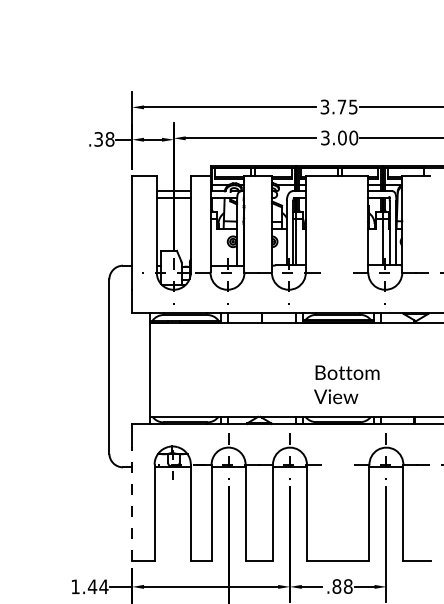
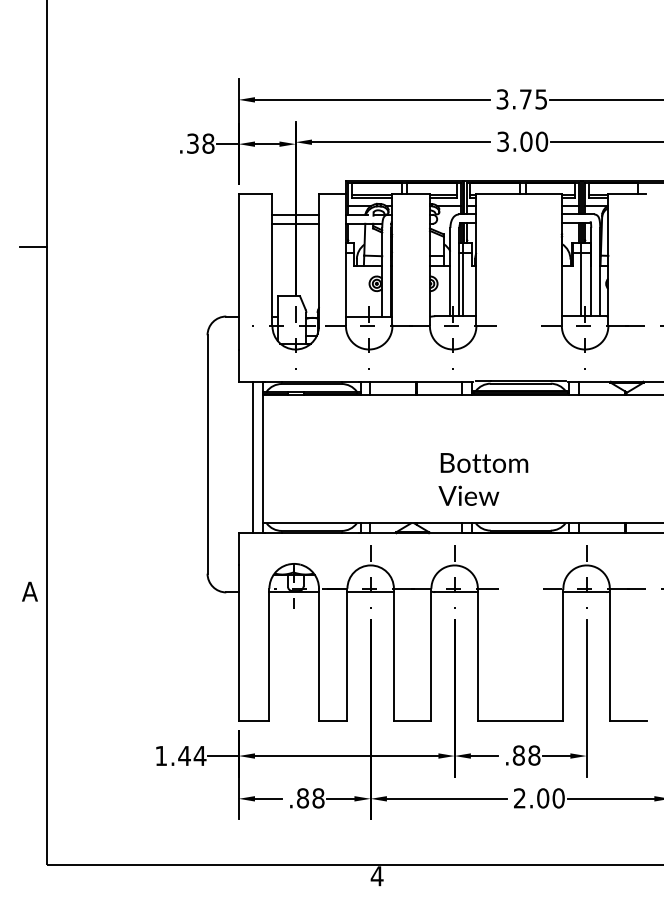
line: (142, 368) -> (253, 457), added
text: (346, 384) -> (483, 479), moved
line: (132, 503) -> (238, 642), dashed -> solid

